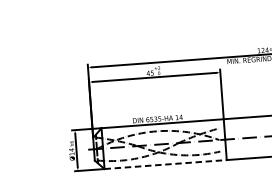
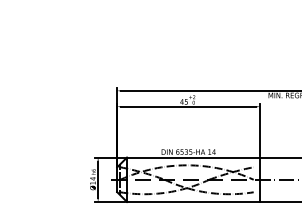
line: (165, 164) -> (193, 201), dashed -> solid

